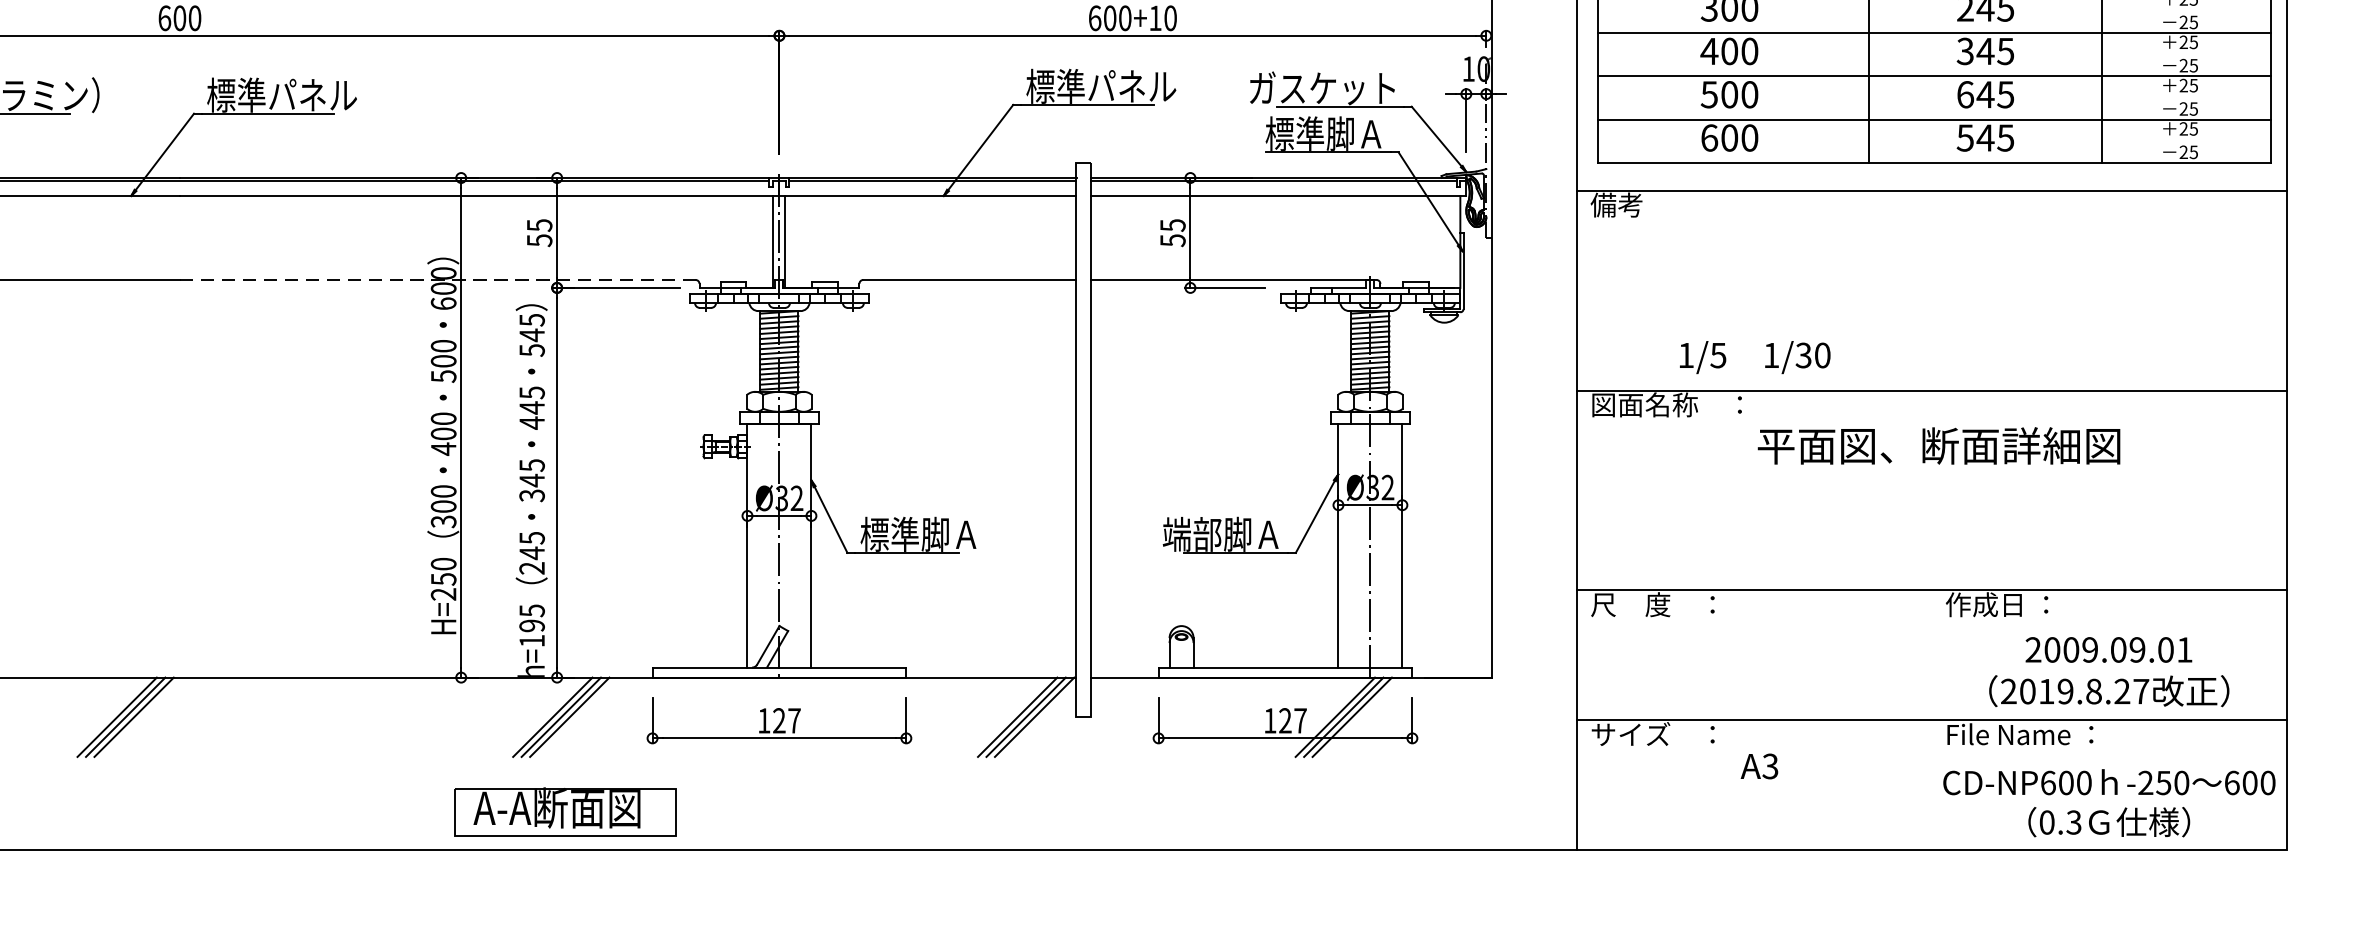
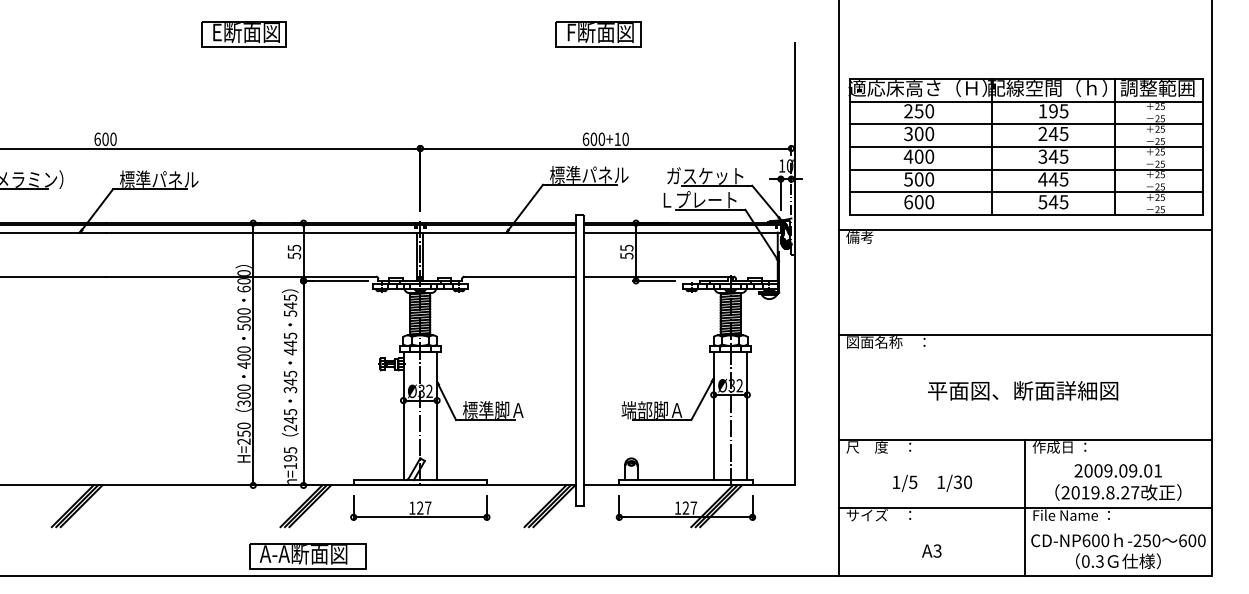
text: (1964, 94) -> (1042, 179), 645 -> 445
text: (1311, 132) -> (699, 199), 標準脚Ａ -> Ｌプレート
line: (438, 279) -> (241, 276), dashed -> solid
text: (1755, 355) -> (932, 482), moved
text: (1939, 445) -> (1023, 390), moved
line: (1932, 719) -> (1025, 507), added
text: (1758, 765) -> (931, 550), moved

